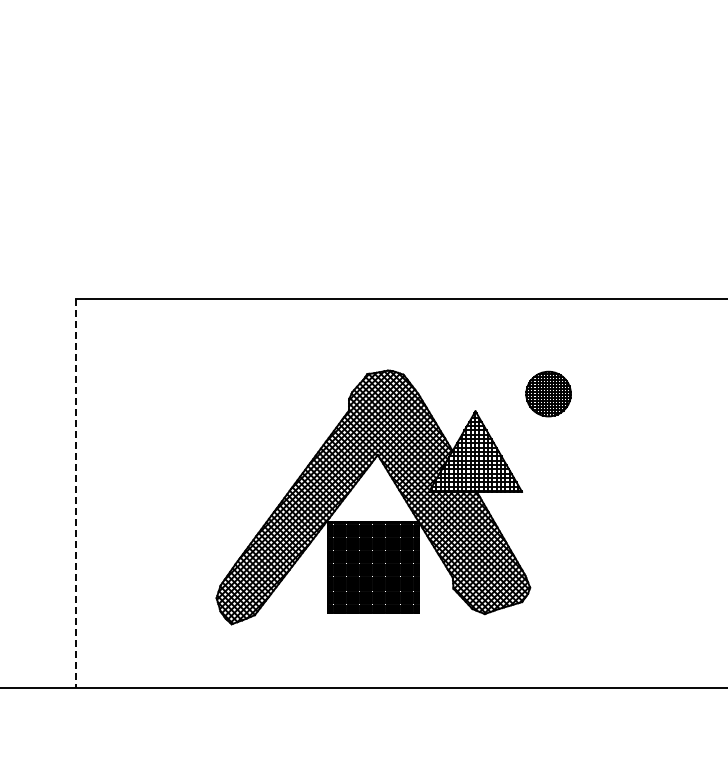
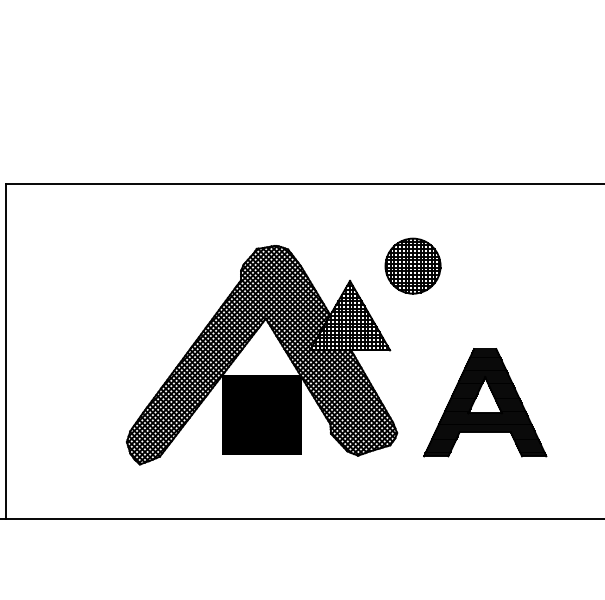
part: (548, 393) -> (412, 265), size x1.43
line: (76, 493) -> (6, 351), dashed -> solid
part: (632, 552) -> (485, 402), added

